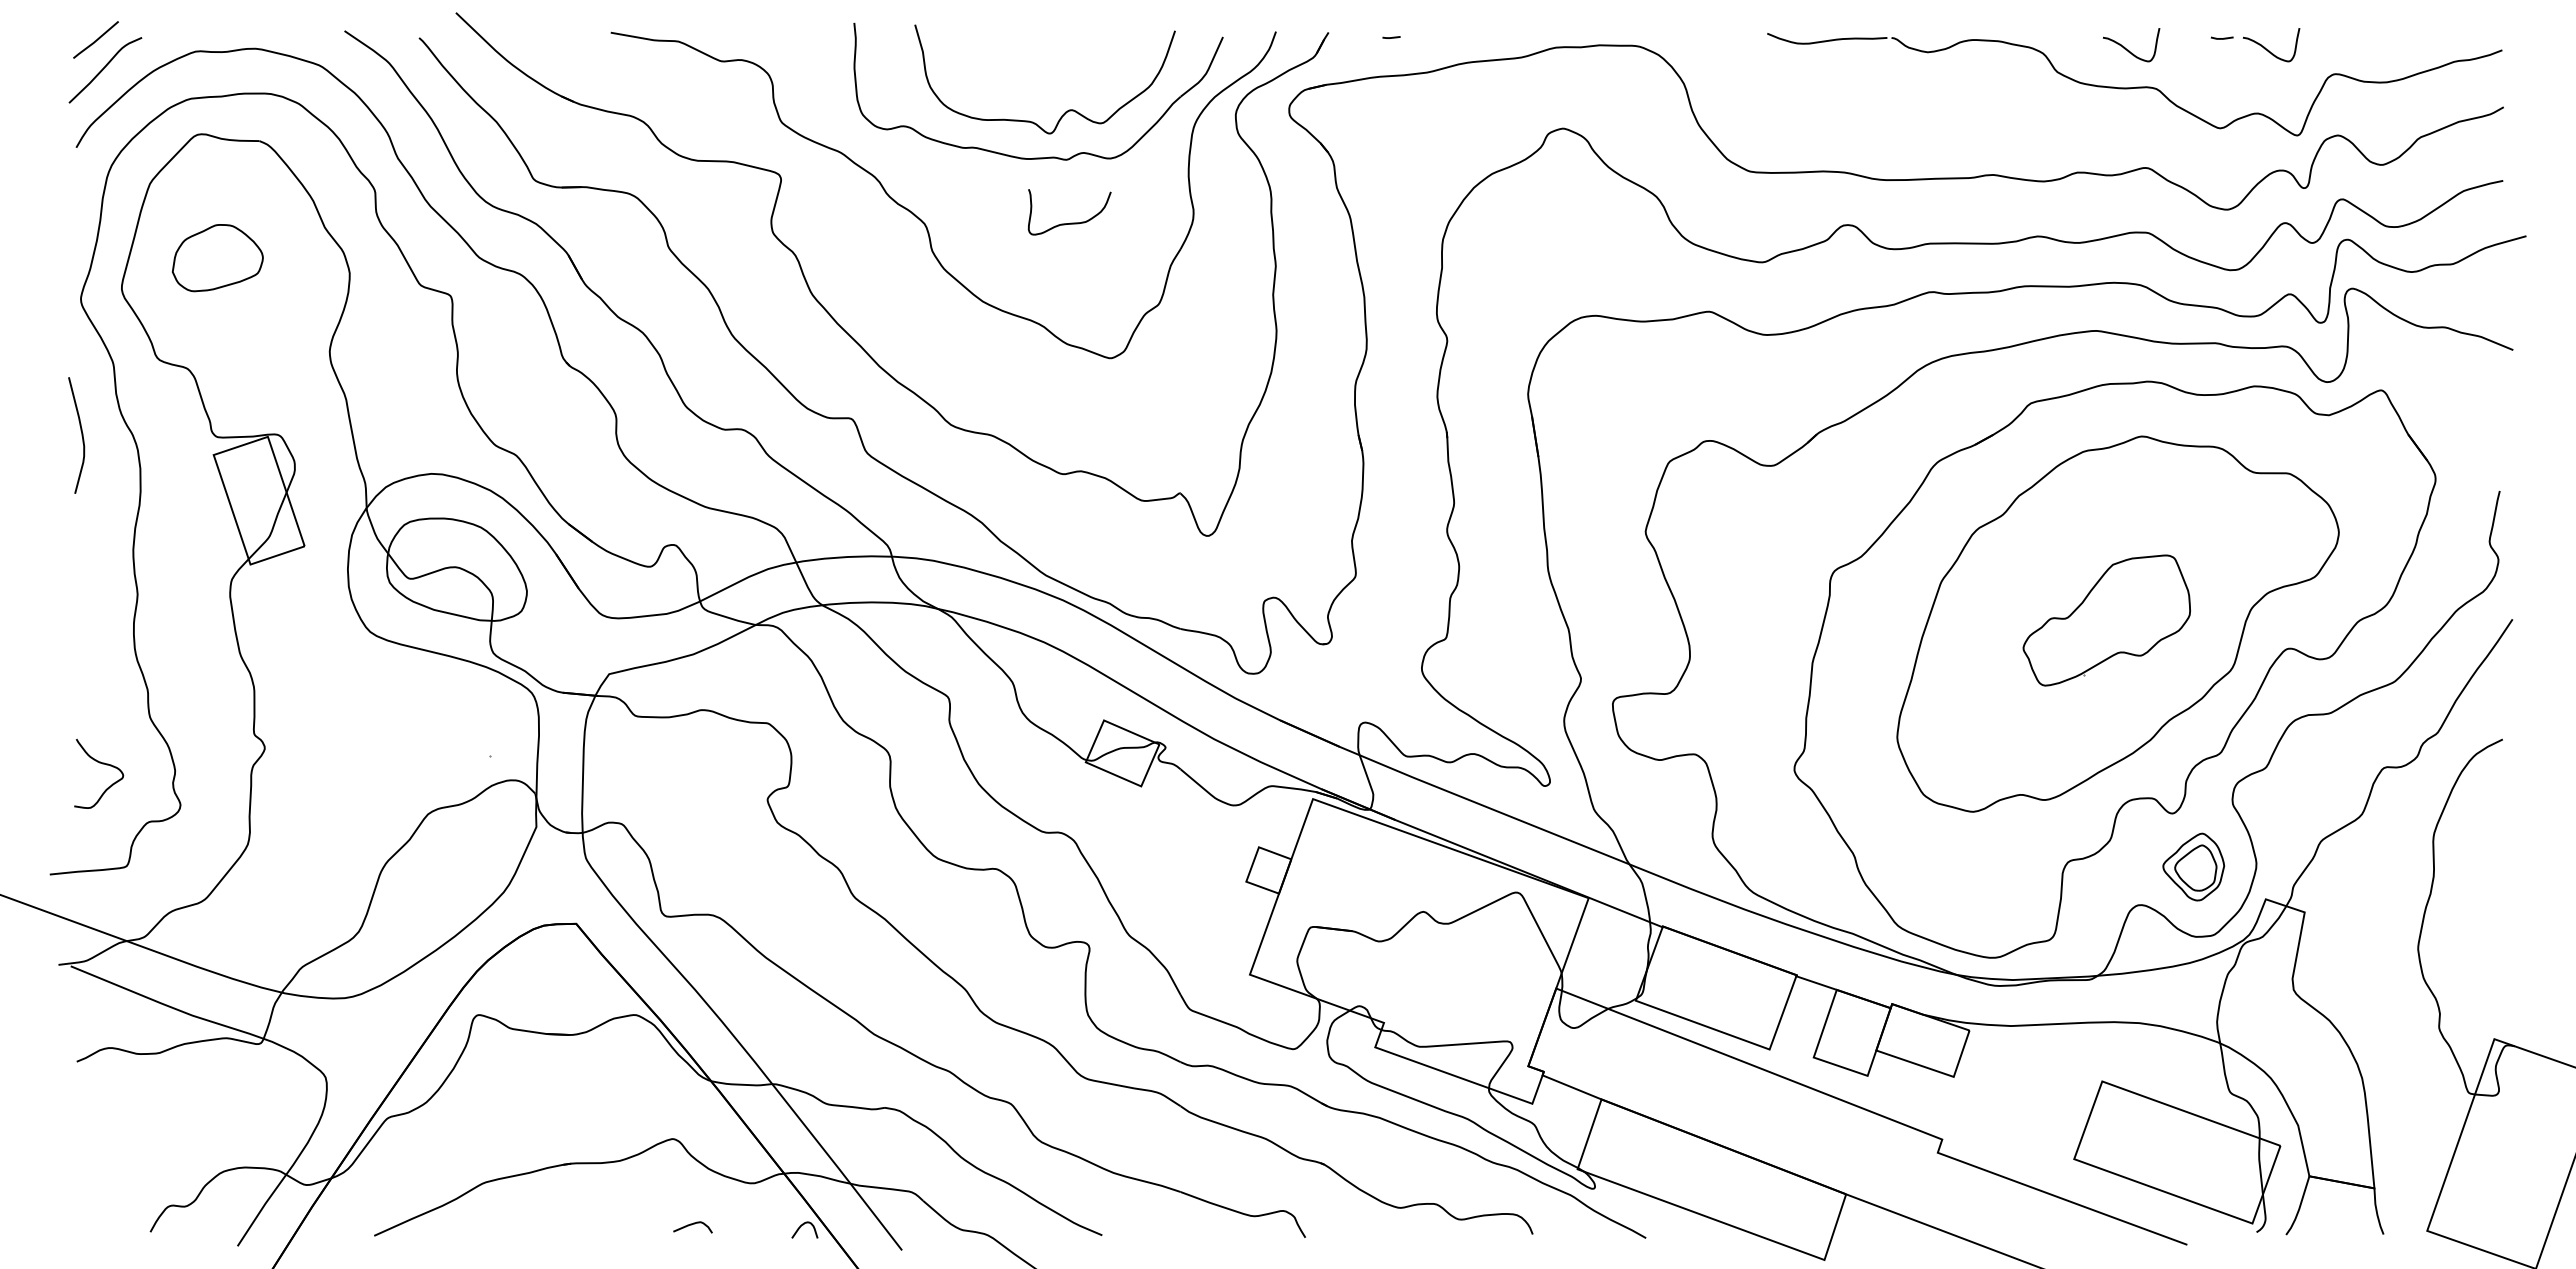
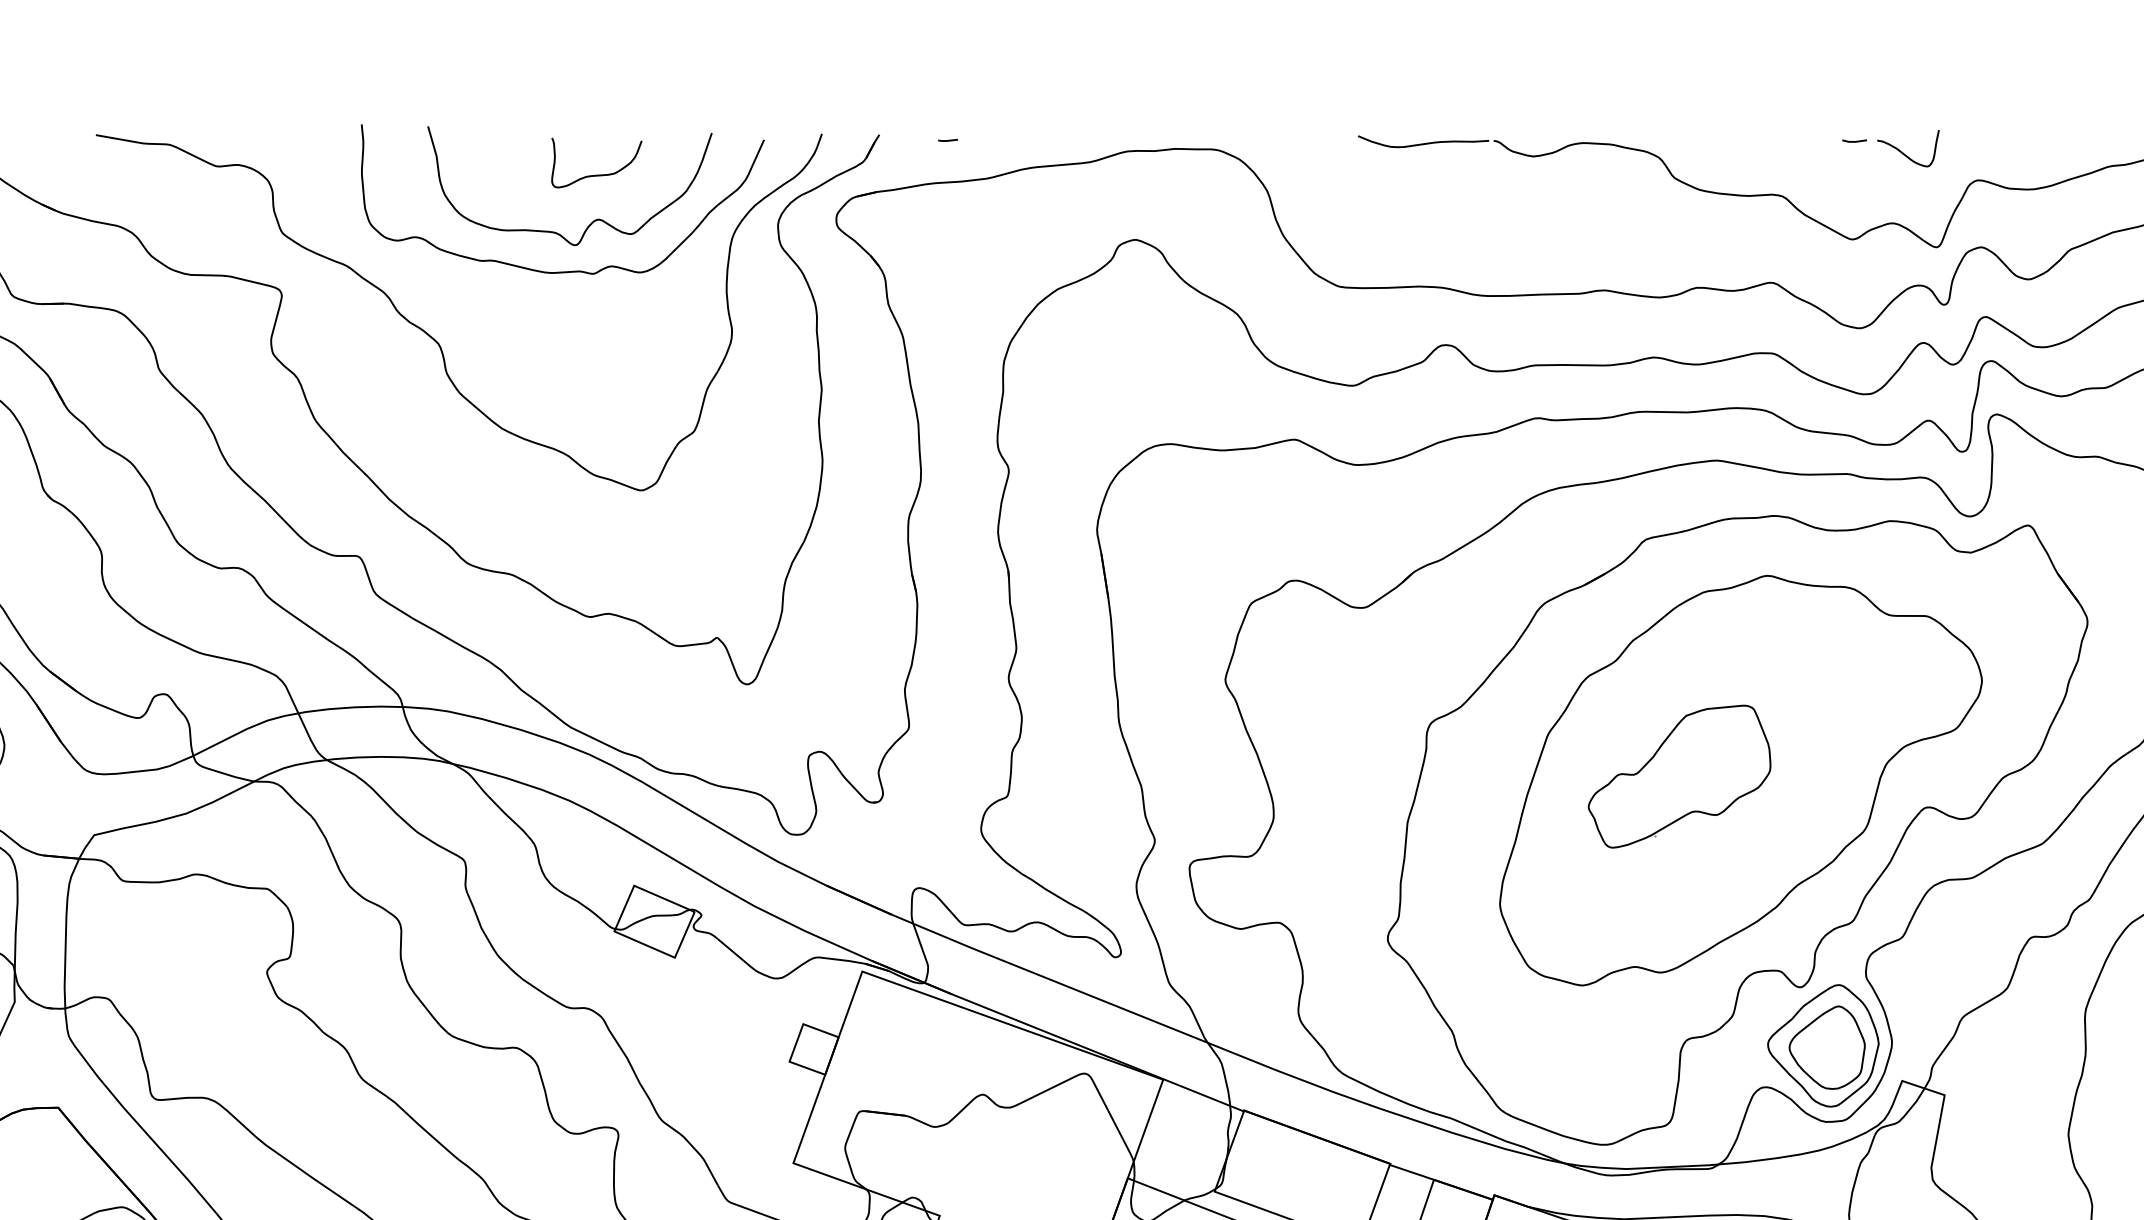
curve: (2128, 49) -> (1752, 153), removed
curve: (1070, 222) -> (597, 174), moved
part: (2106, 620) -> (1679, 776), moved
part: (2193, 866) -> (1823, 1045), size x1.67

